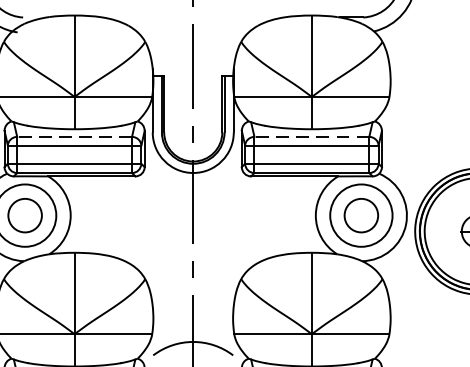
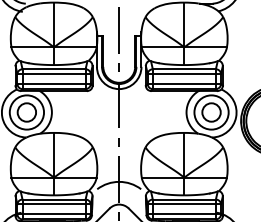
line: (75, 137) -> (54, 69), dashed -> solid
line: (312, 137) -> (184, 69), dashed -> solid

